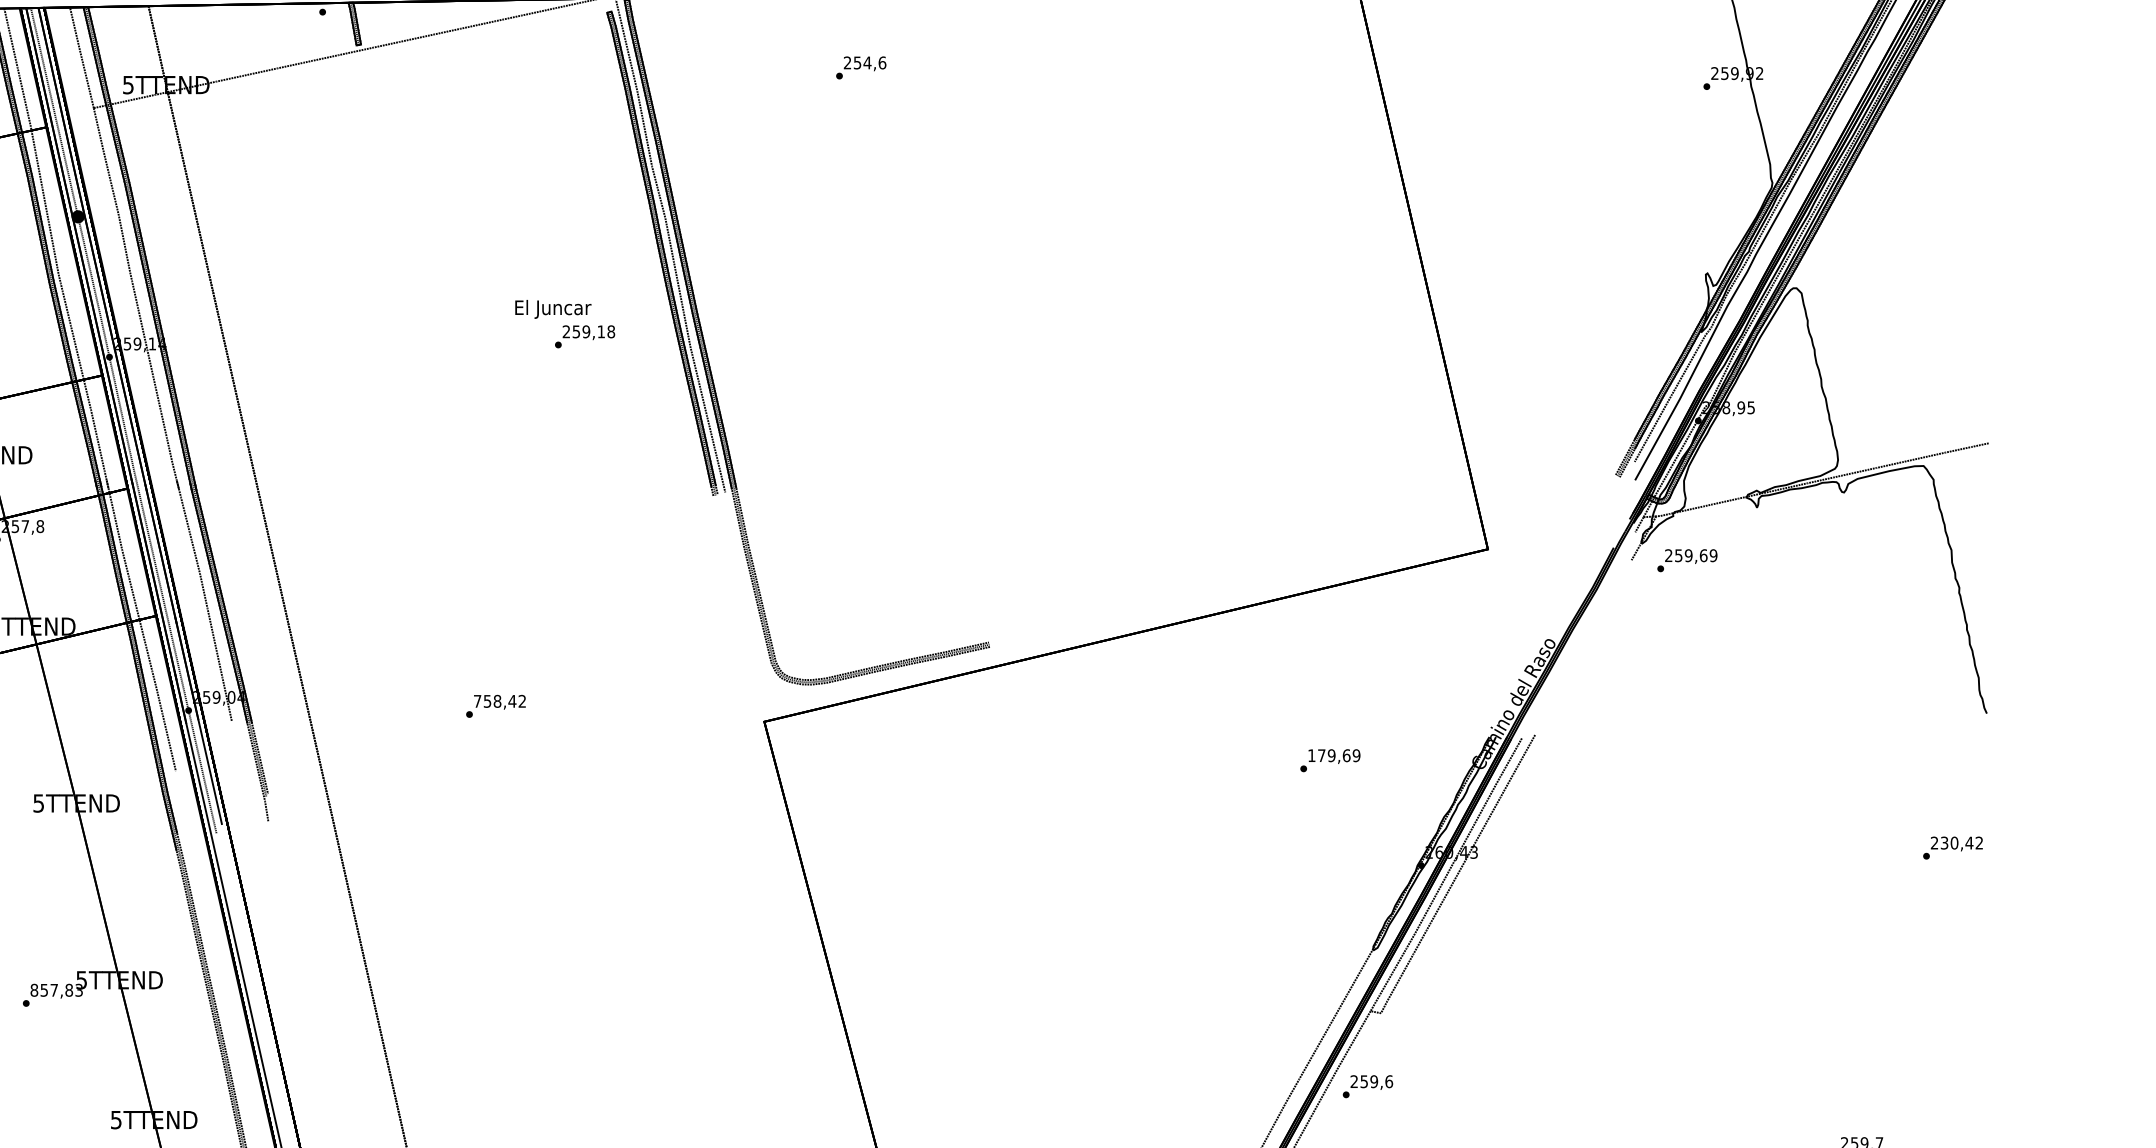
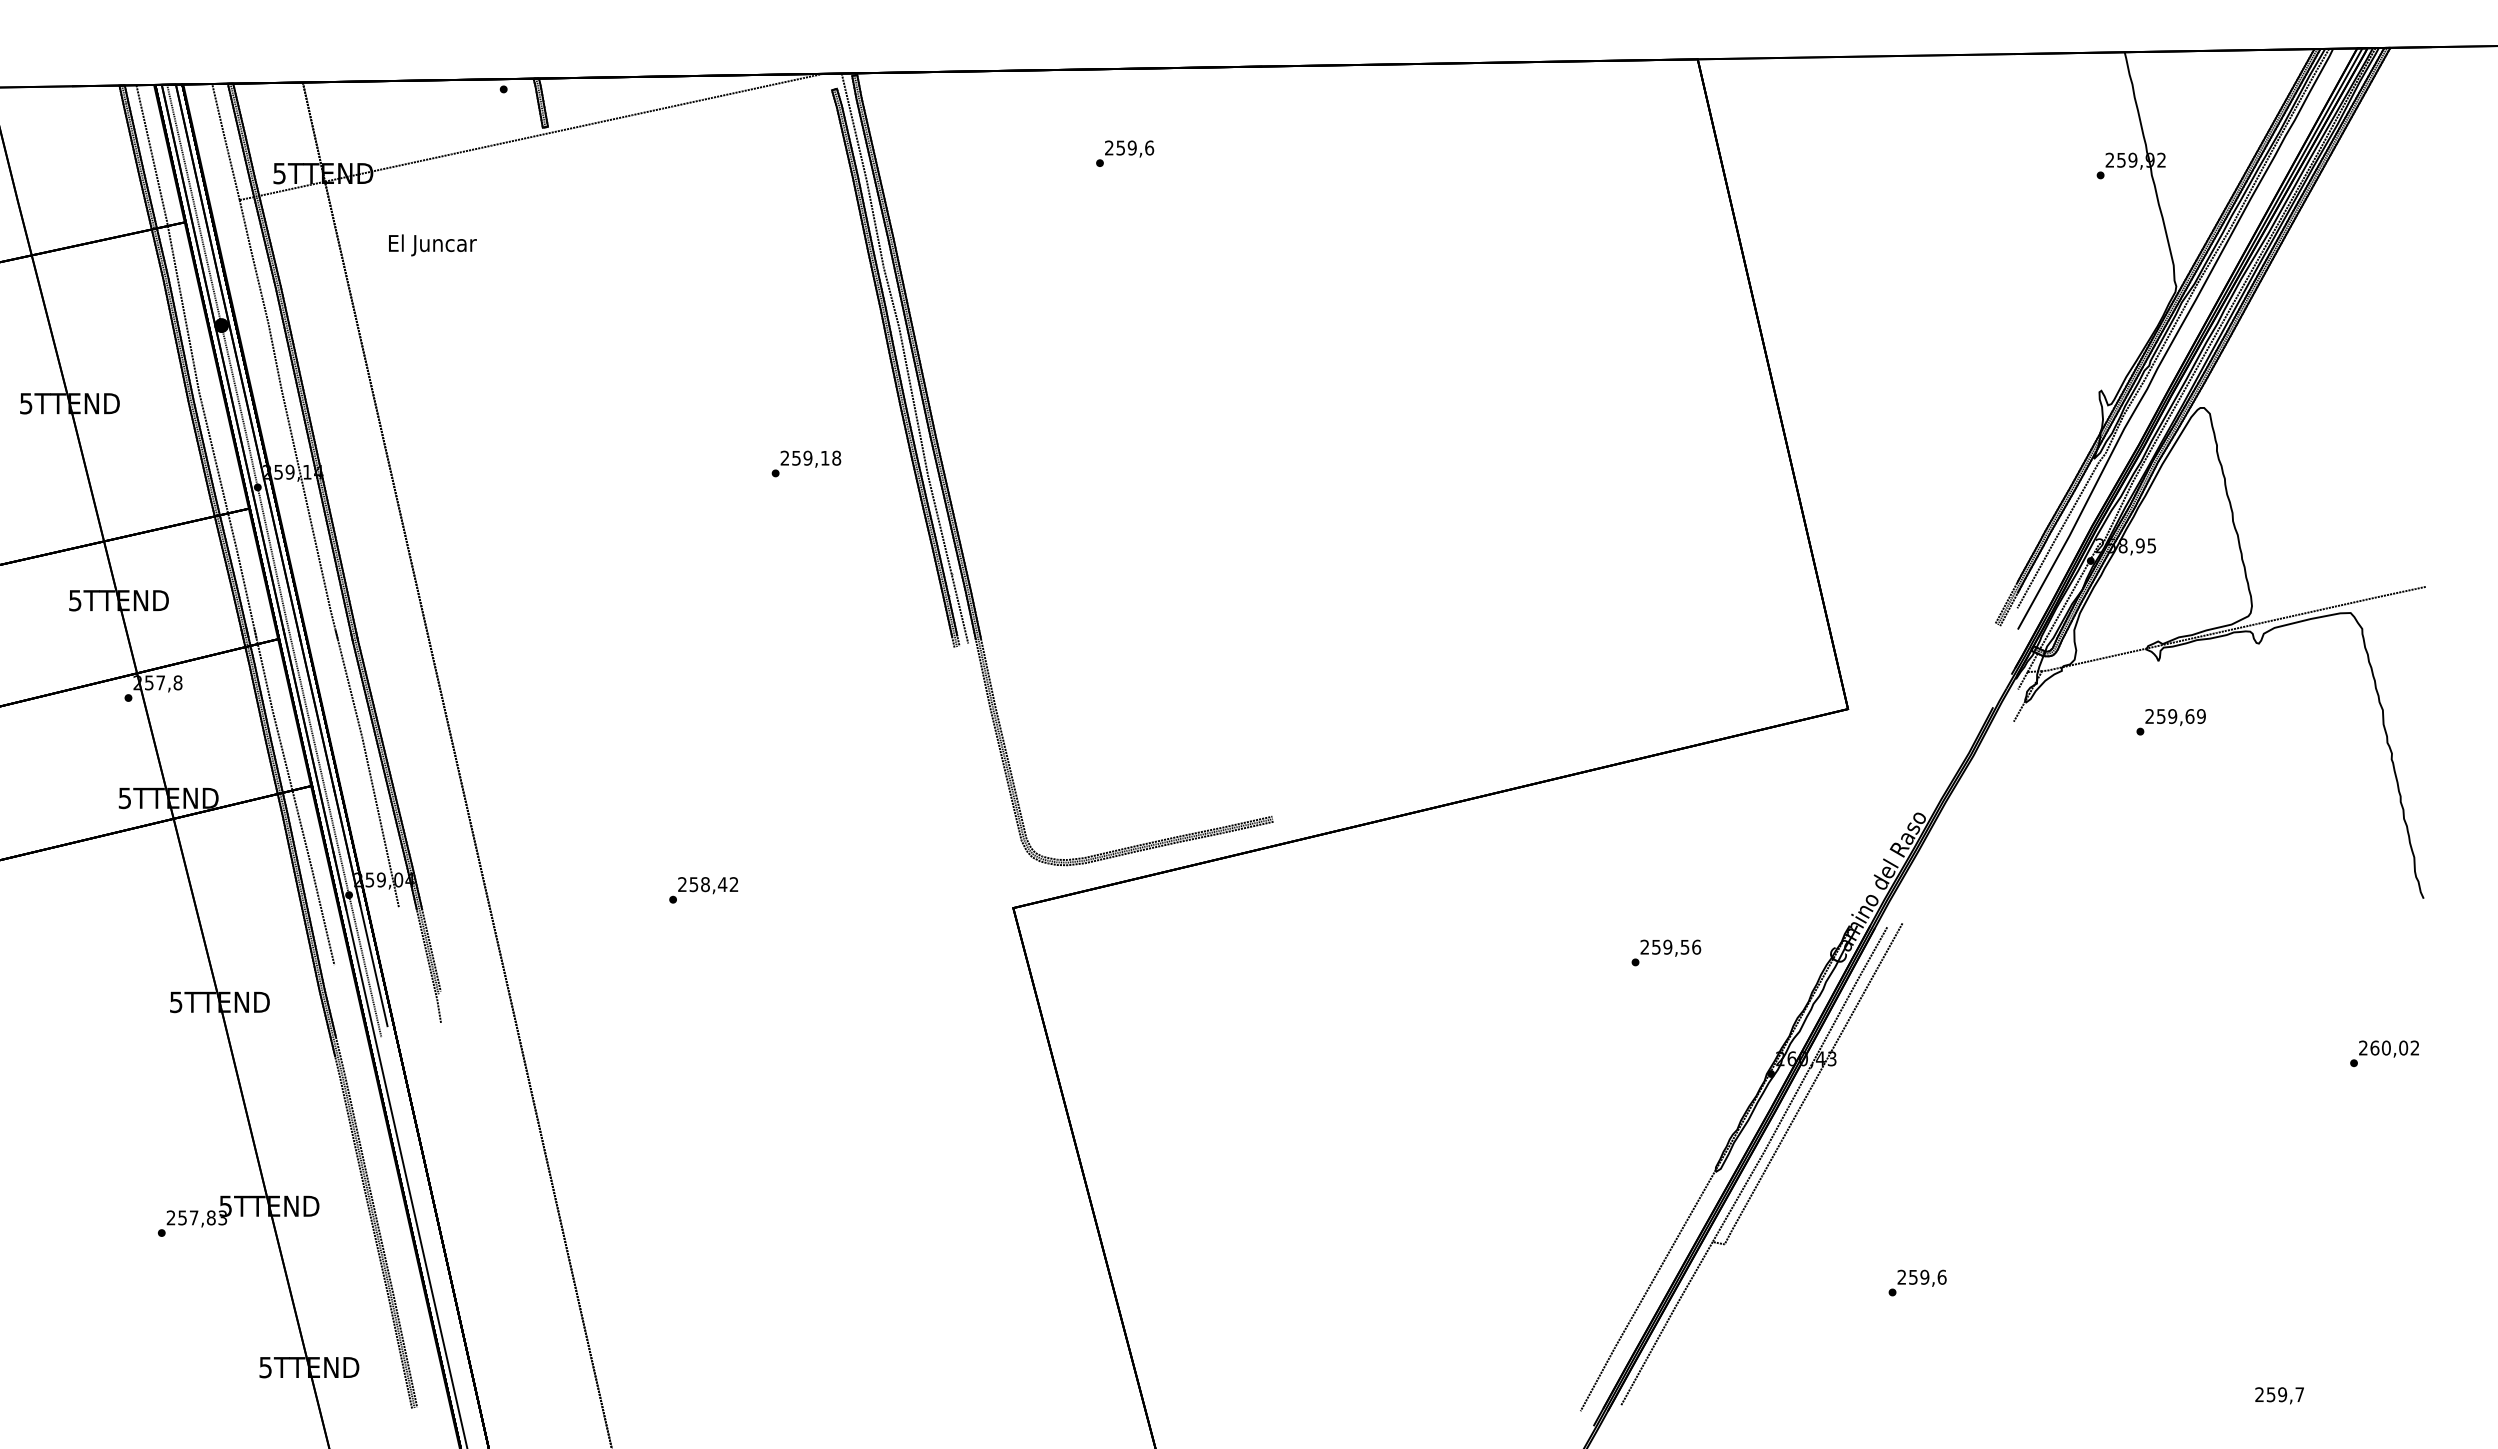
text: (867, 62) -> (1132, 147), 254,6 -> 259,6
text: (553, 309) -> (432, 245), moved
text: (1686, 560) -> (2170, 722), moved
text: (477, 701) -> (682, 884), 758,42 -> 258,42
text: (1334, 755) -> (1670, 946), 179,69 -> 259,56
text: (1957, 842) -> (2389, 1047), 230,42 -> 260,02
text: (33, 989) -> (170, 1217), 857,83 -> 257,83
text: (1367, 1086) -> (1917, 1282), moved

